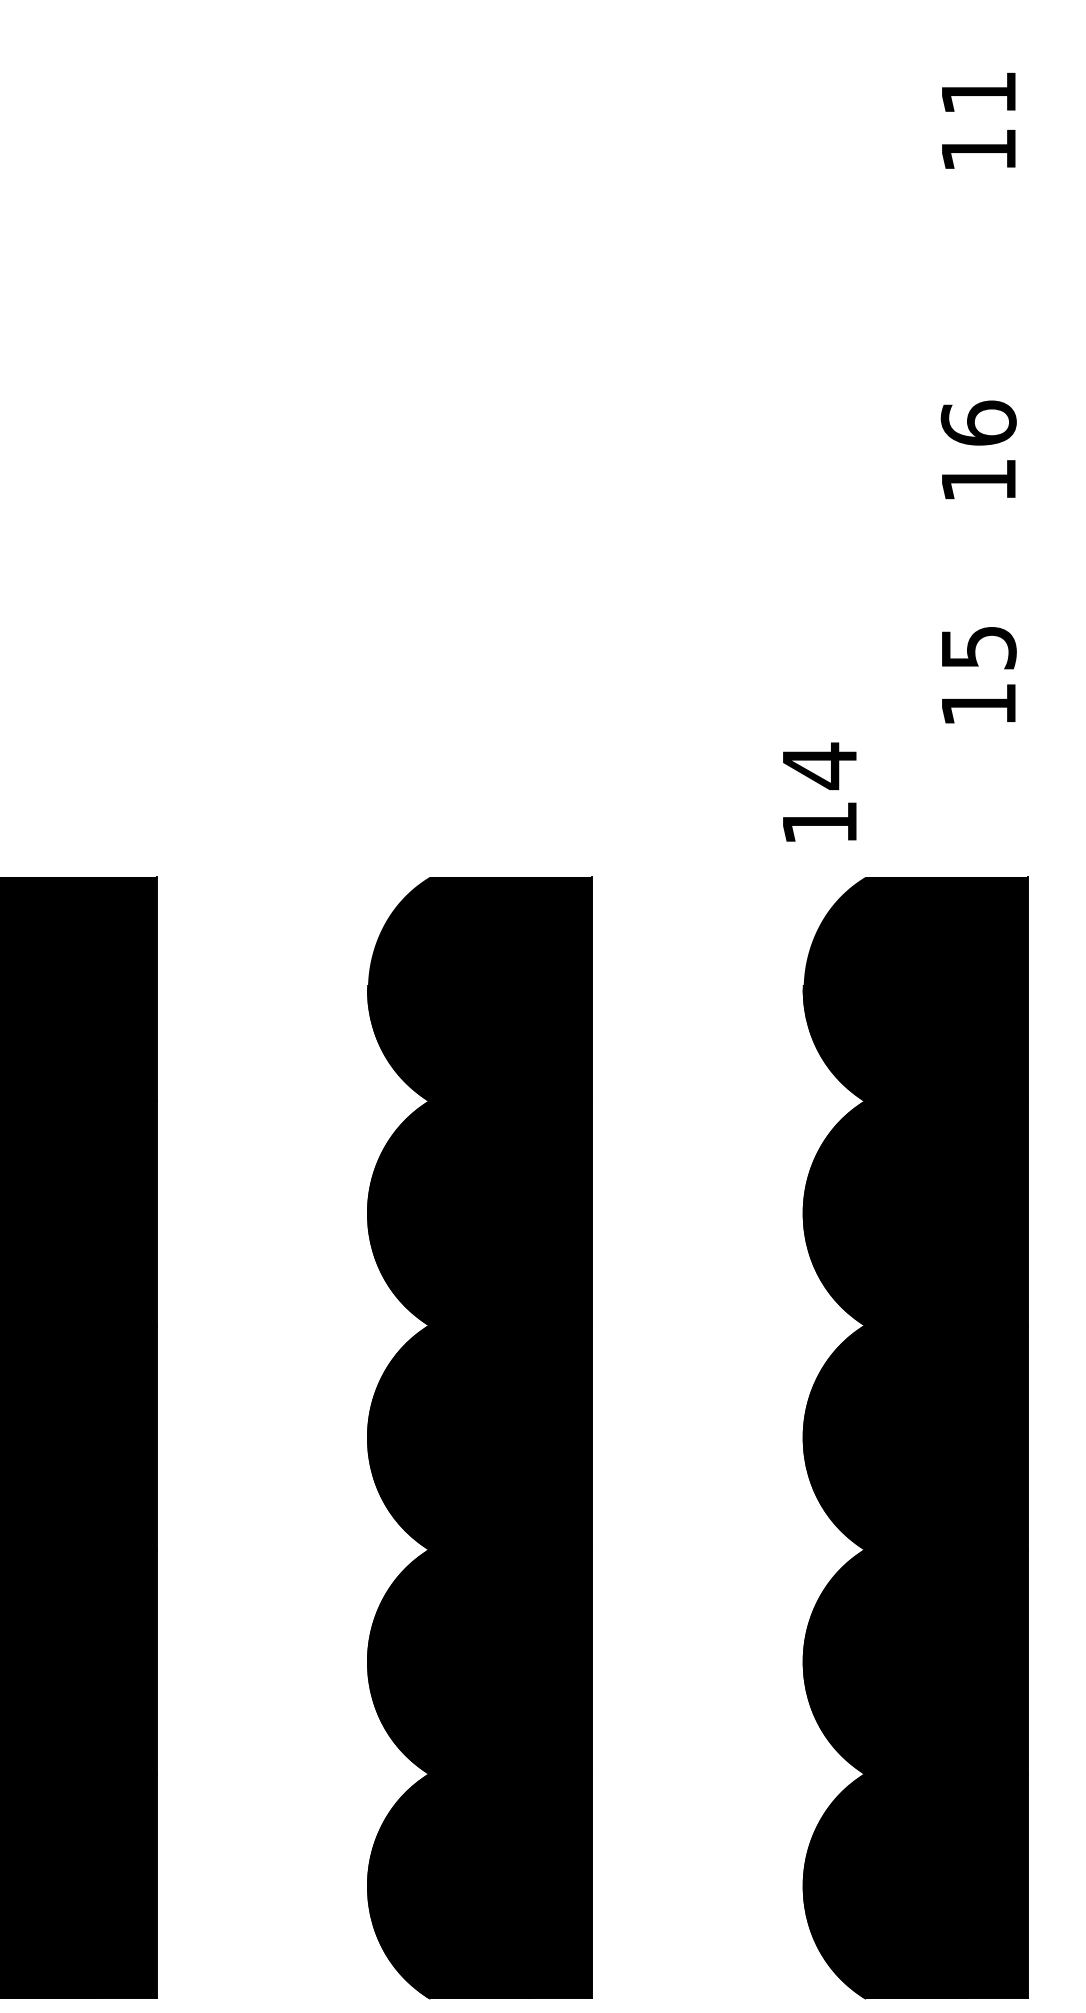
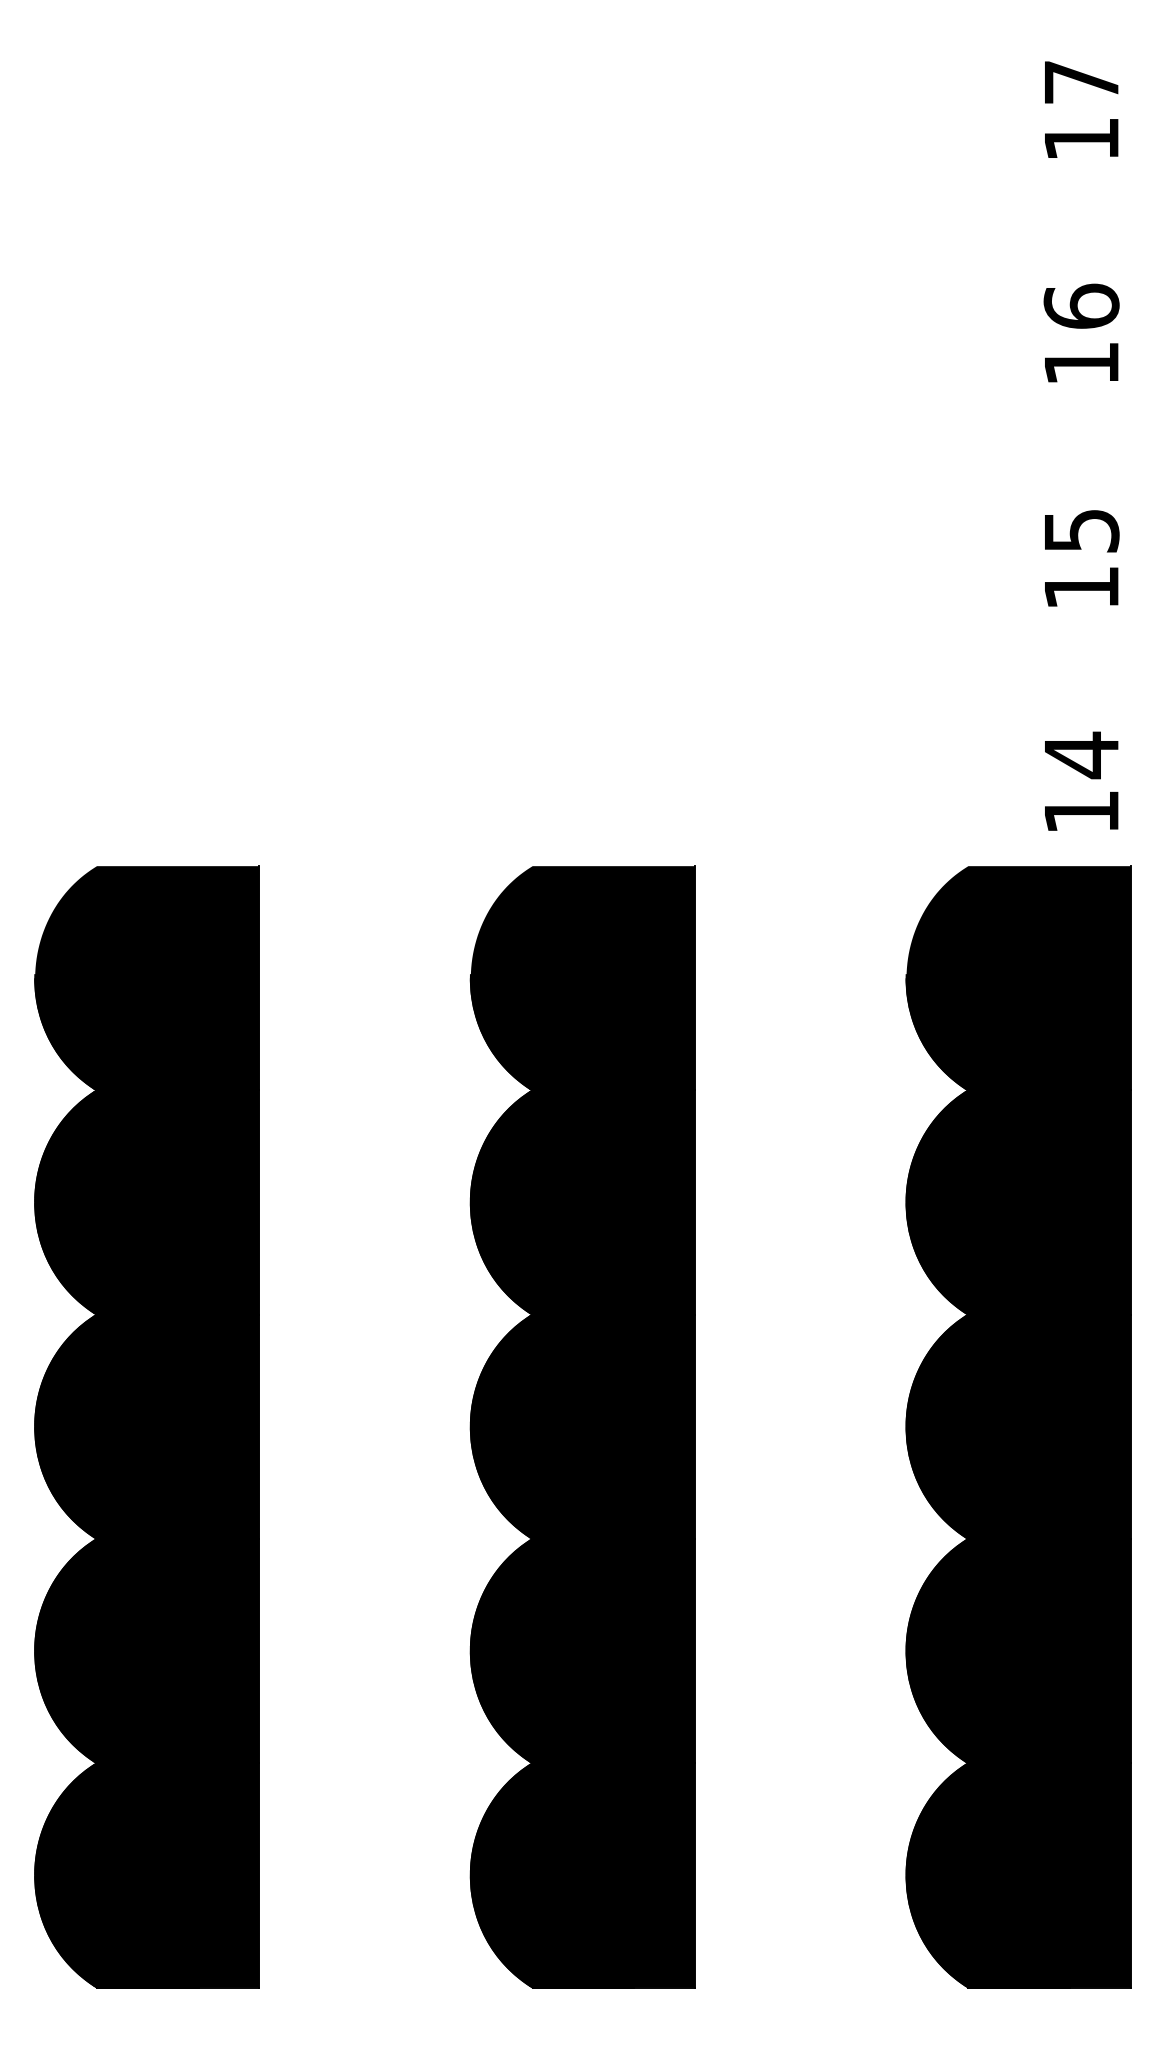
text: (978, 93) -> (1081, 82), 11 -> 17
text: (978, 449) -> (1081, 332), moved
text: (979, 675) -> (1082, 558), moved
text: (819, 791) -> (1081, 780), moved

